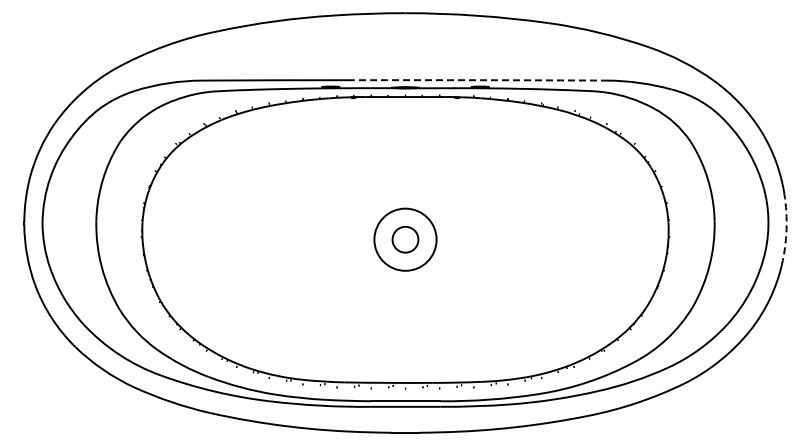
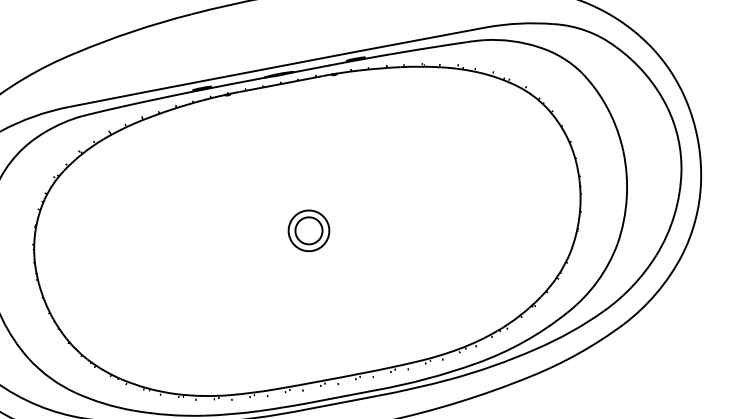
arc: (481, 80) -> (355, 52), dashed -> solid
arc: (786, 229) -> (698, 145), dashed -> solid
circle: (405, 239) -> (308, 230), size x0.62

